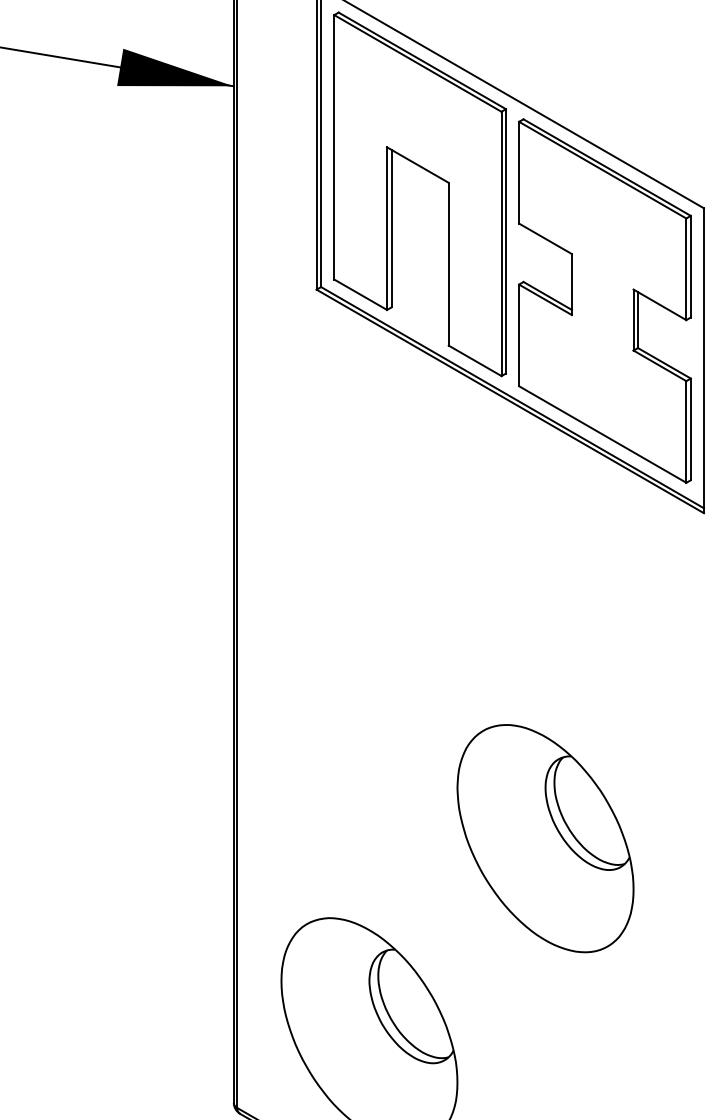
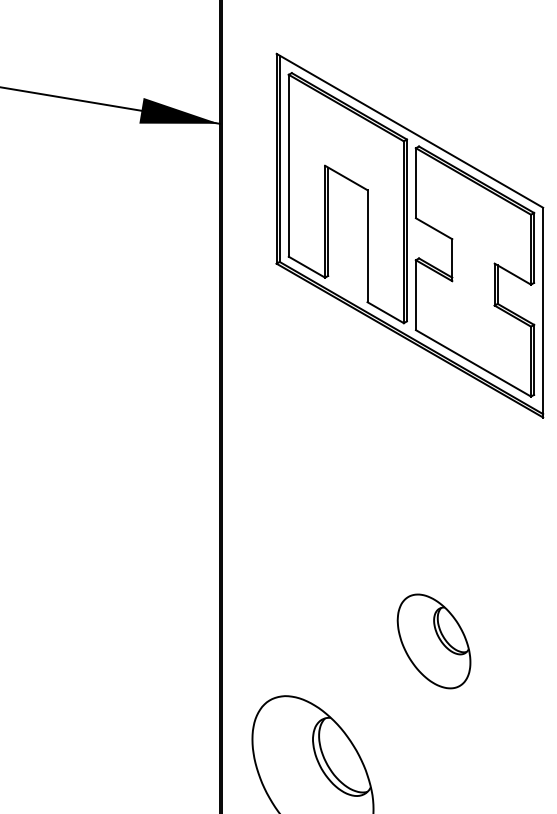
part: (544, 838) -> (433, 641), size x0.6

